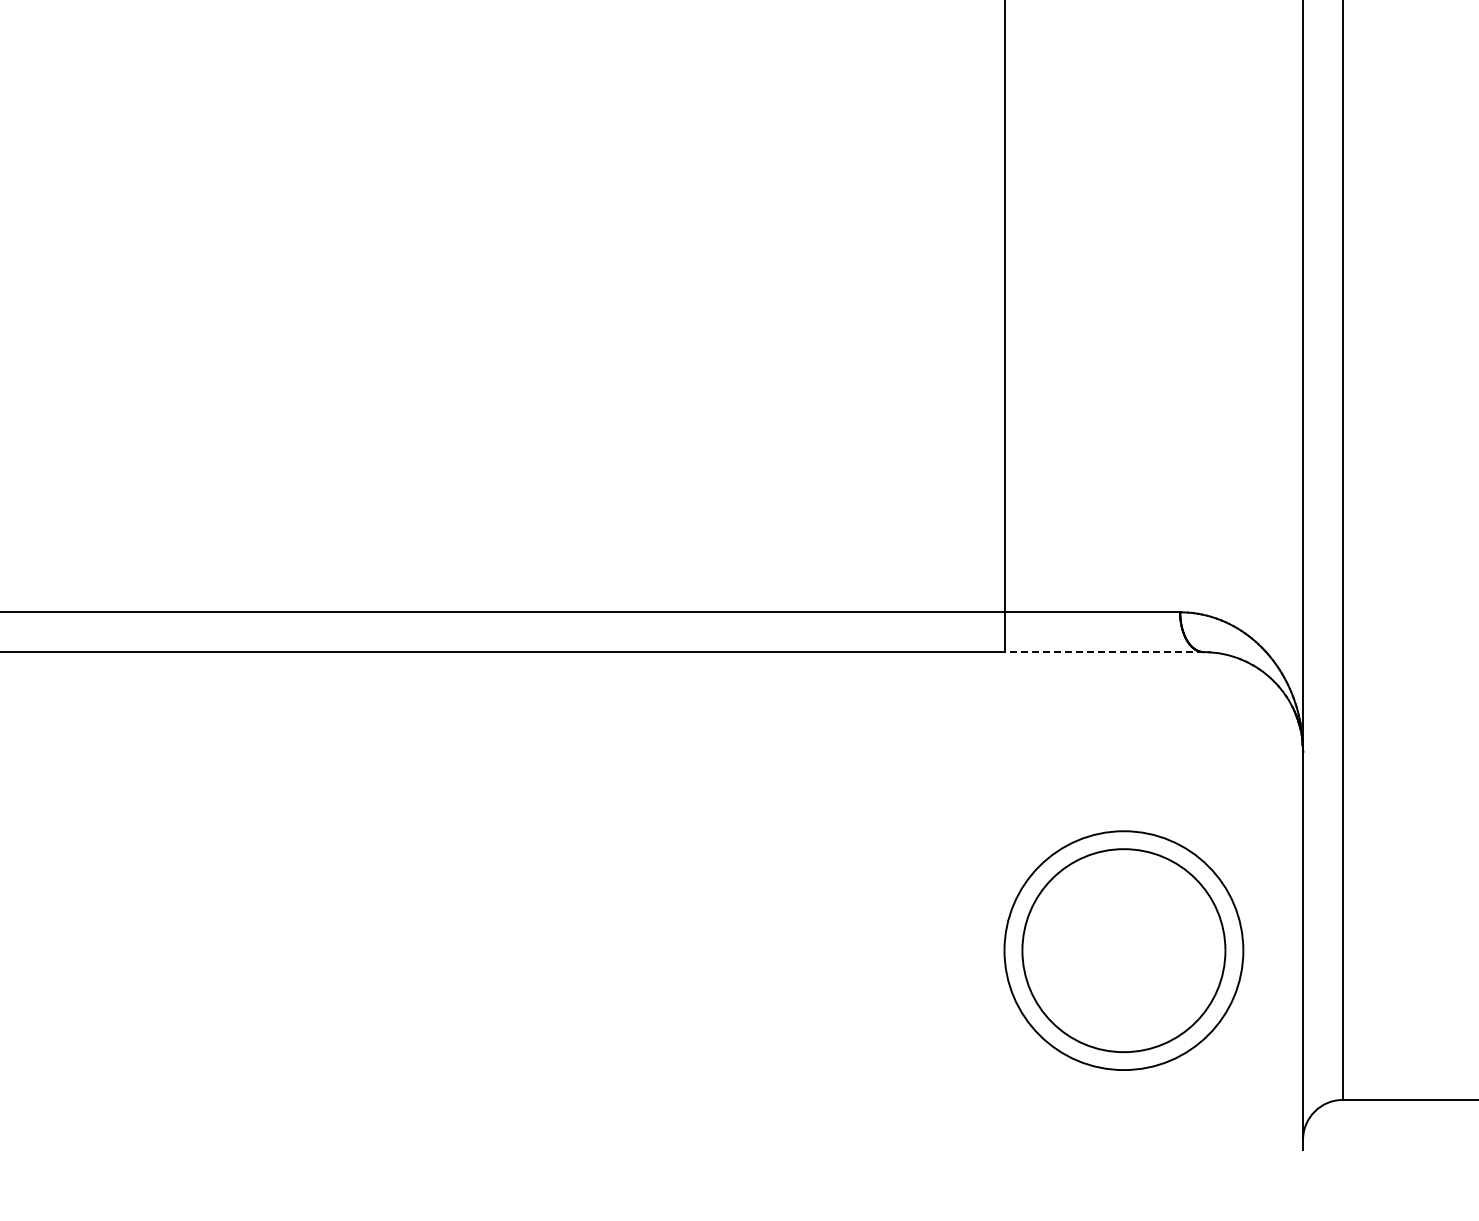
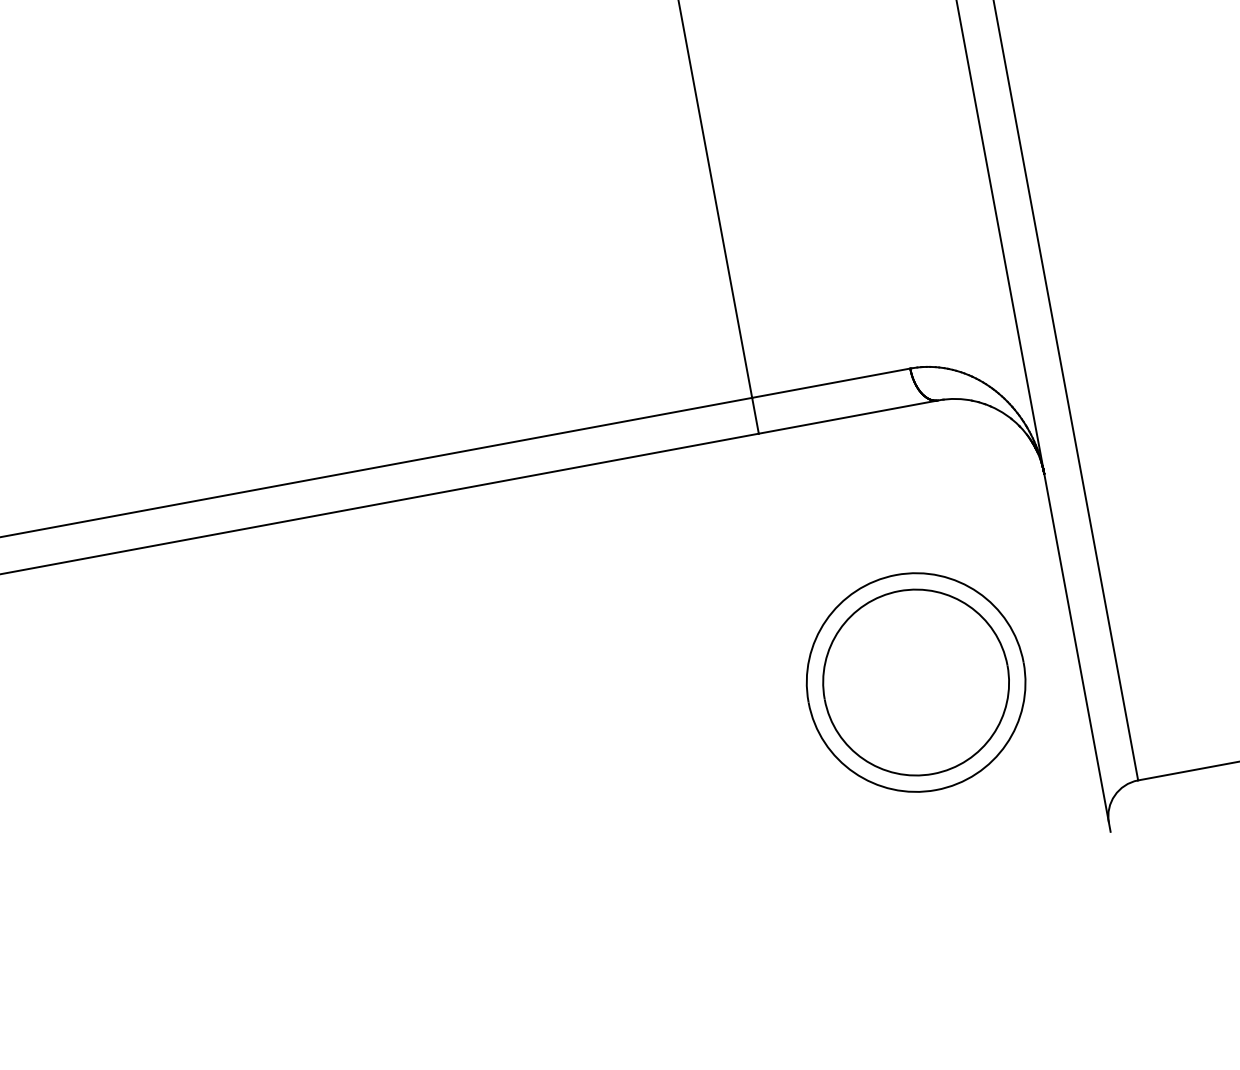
line: (1104, 652) -> (848, 417), dashed -> solid

